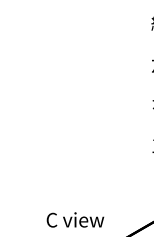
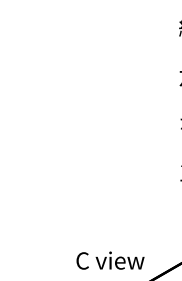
text: (75, 219) -> (110, 260), moved

